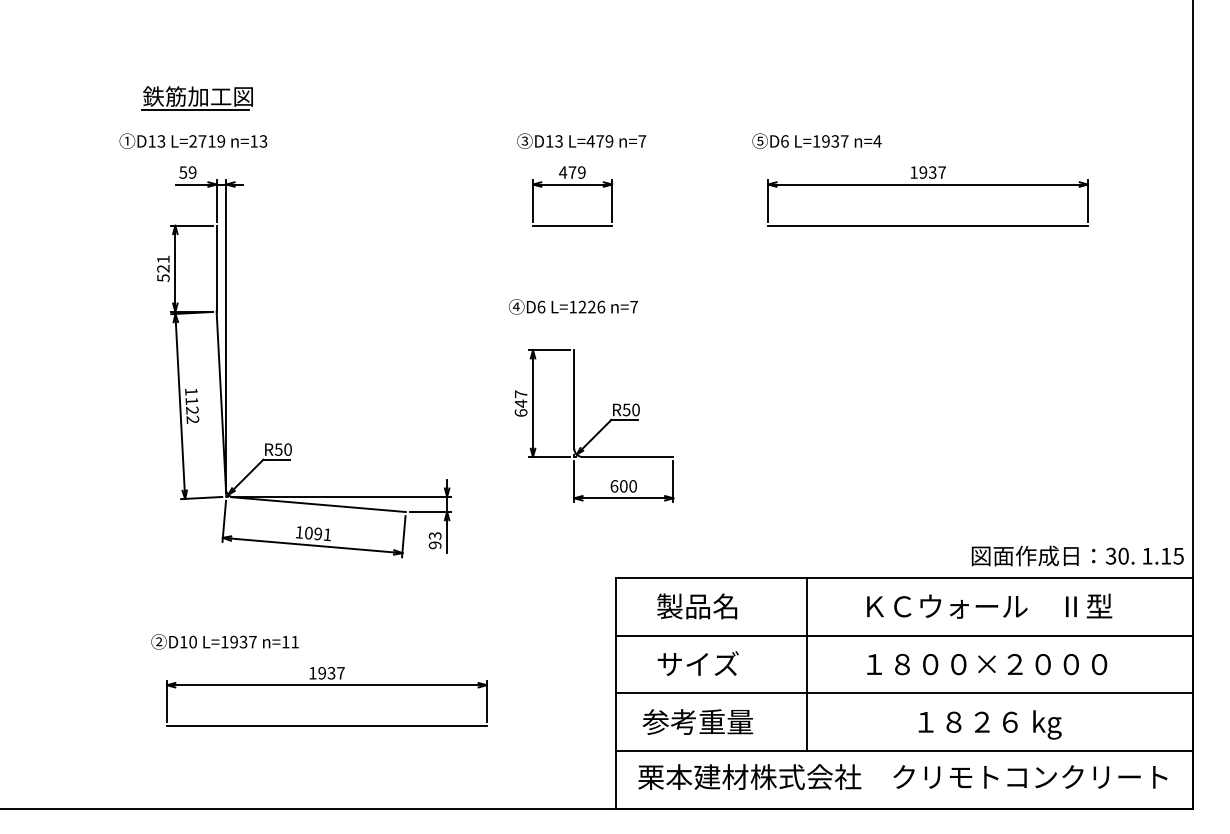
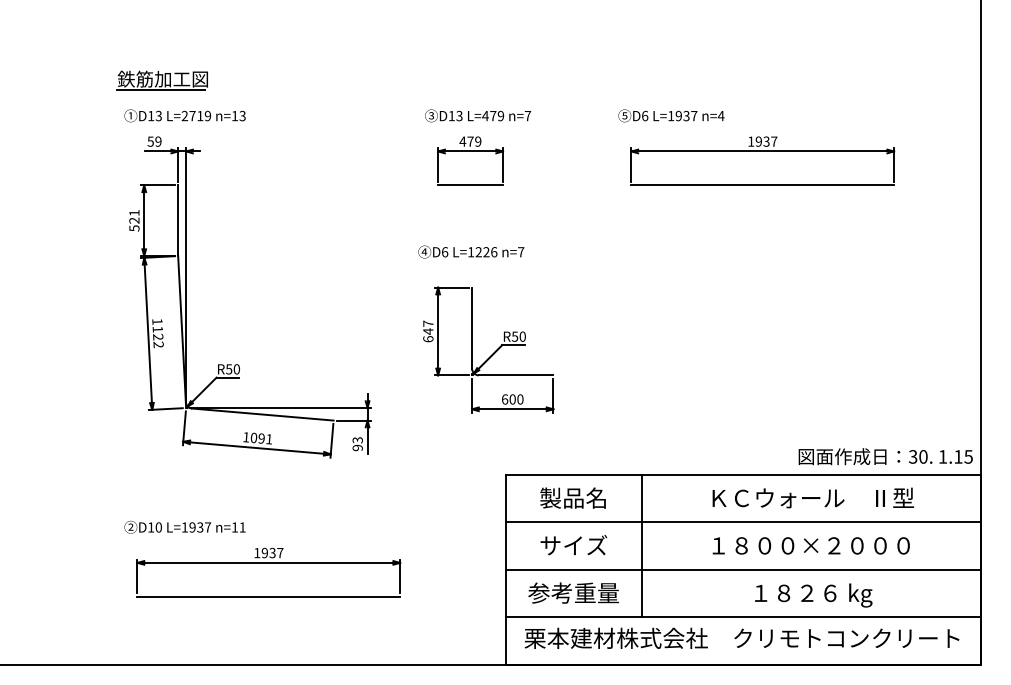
text: (192, 140) -> (184, 115), moved
line: (807, 664) -> (641, 545), moved

